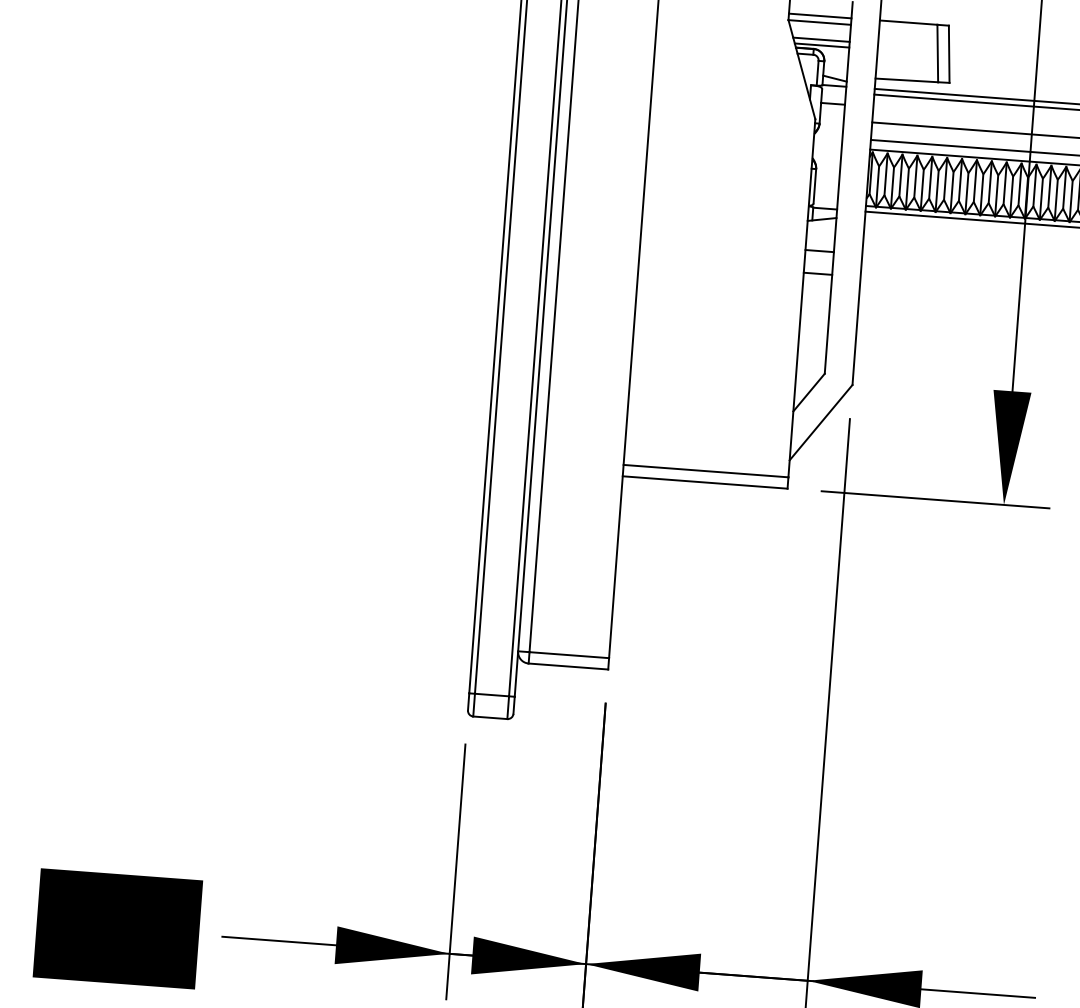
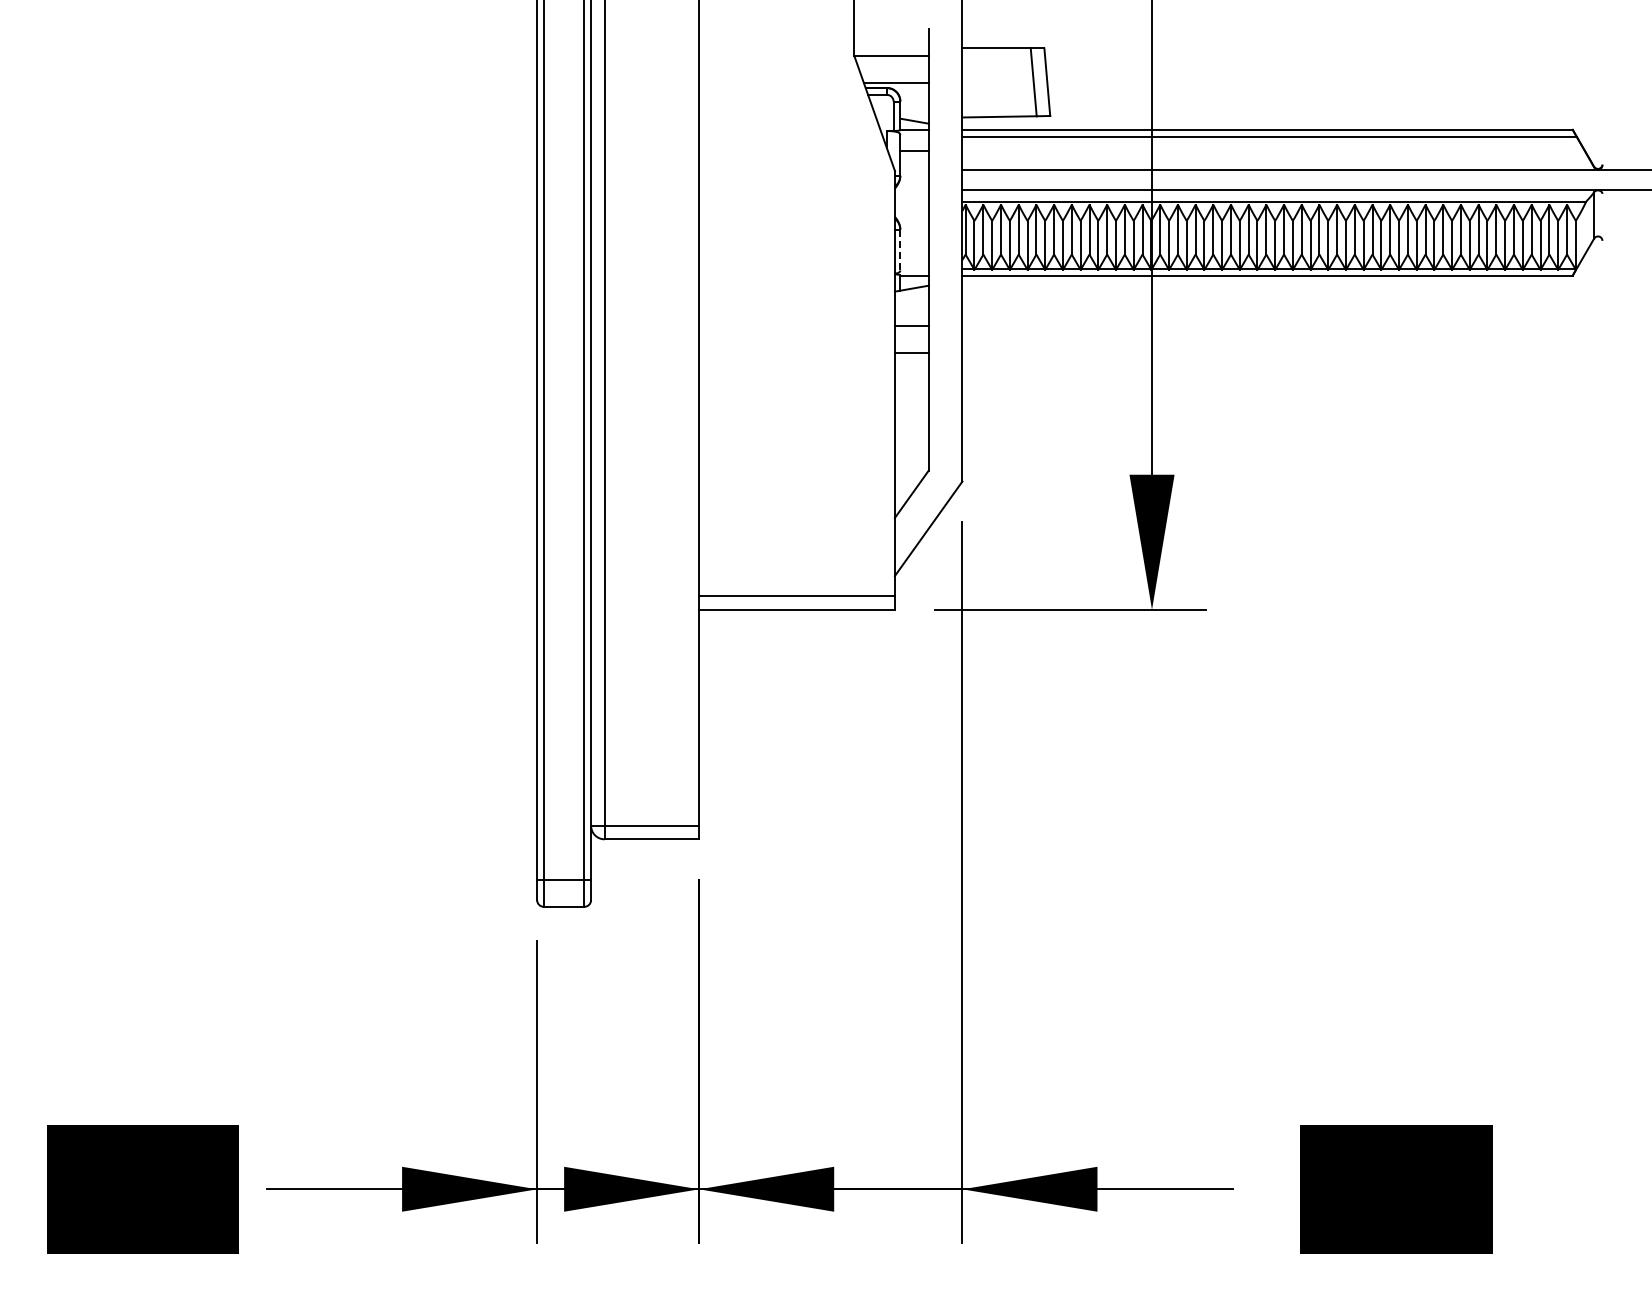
line: (820, 16) -> (891, 48), removed
line: (820, 39) -> (894, 76), removed
line: (814, 186) -> (900, 250), solid -> dashed

